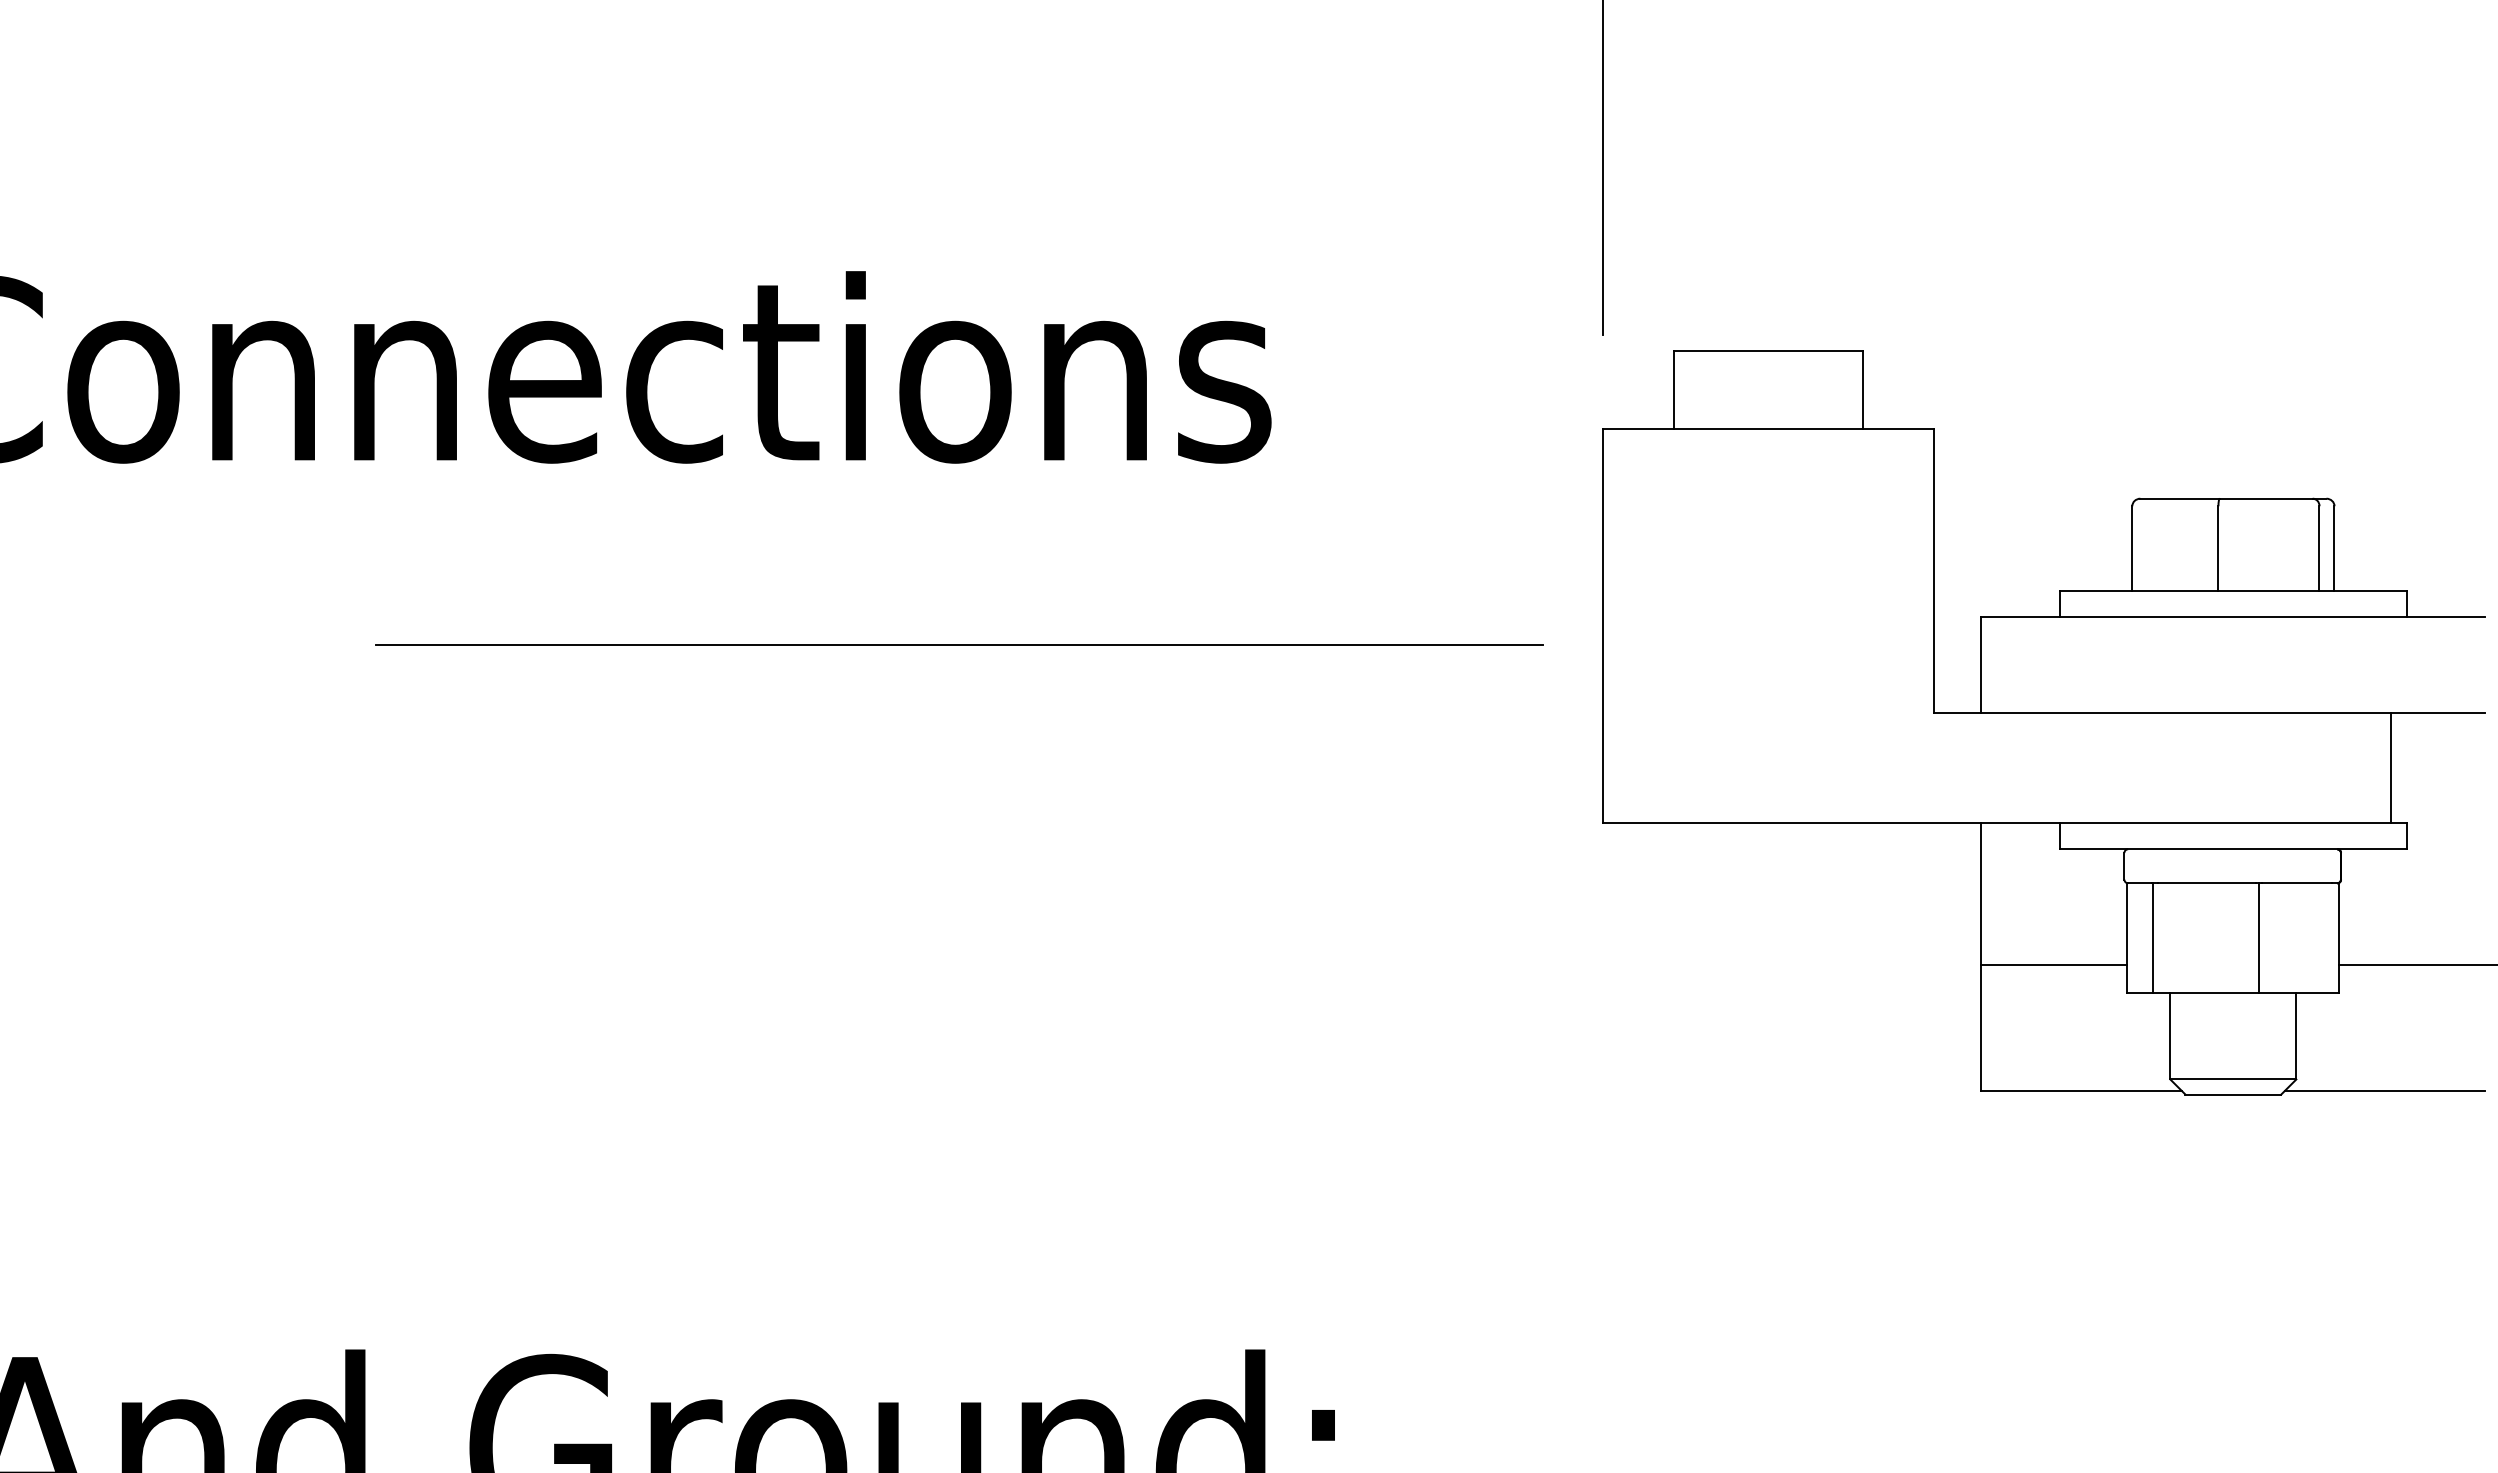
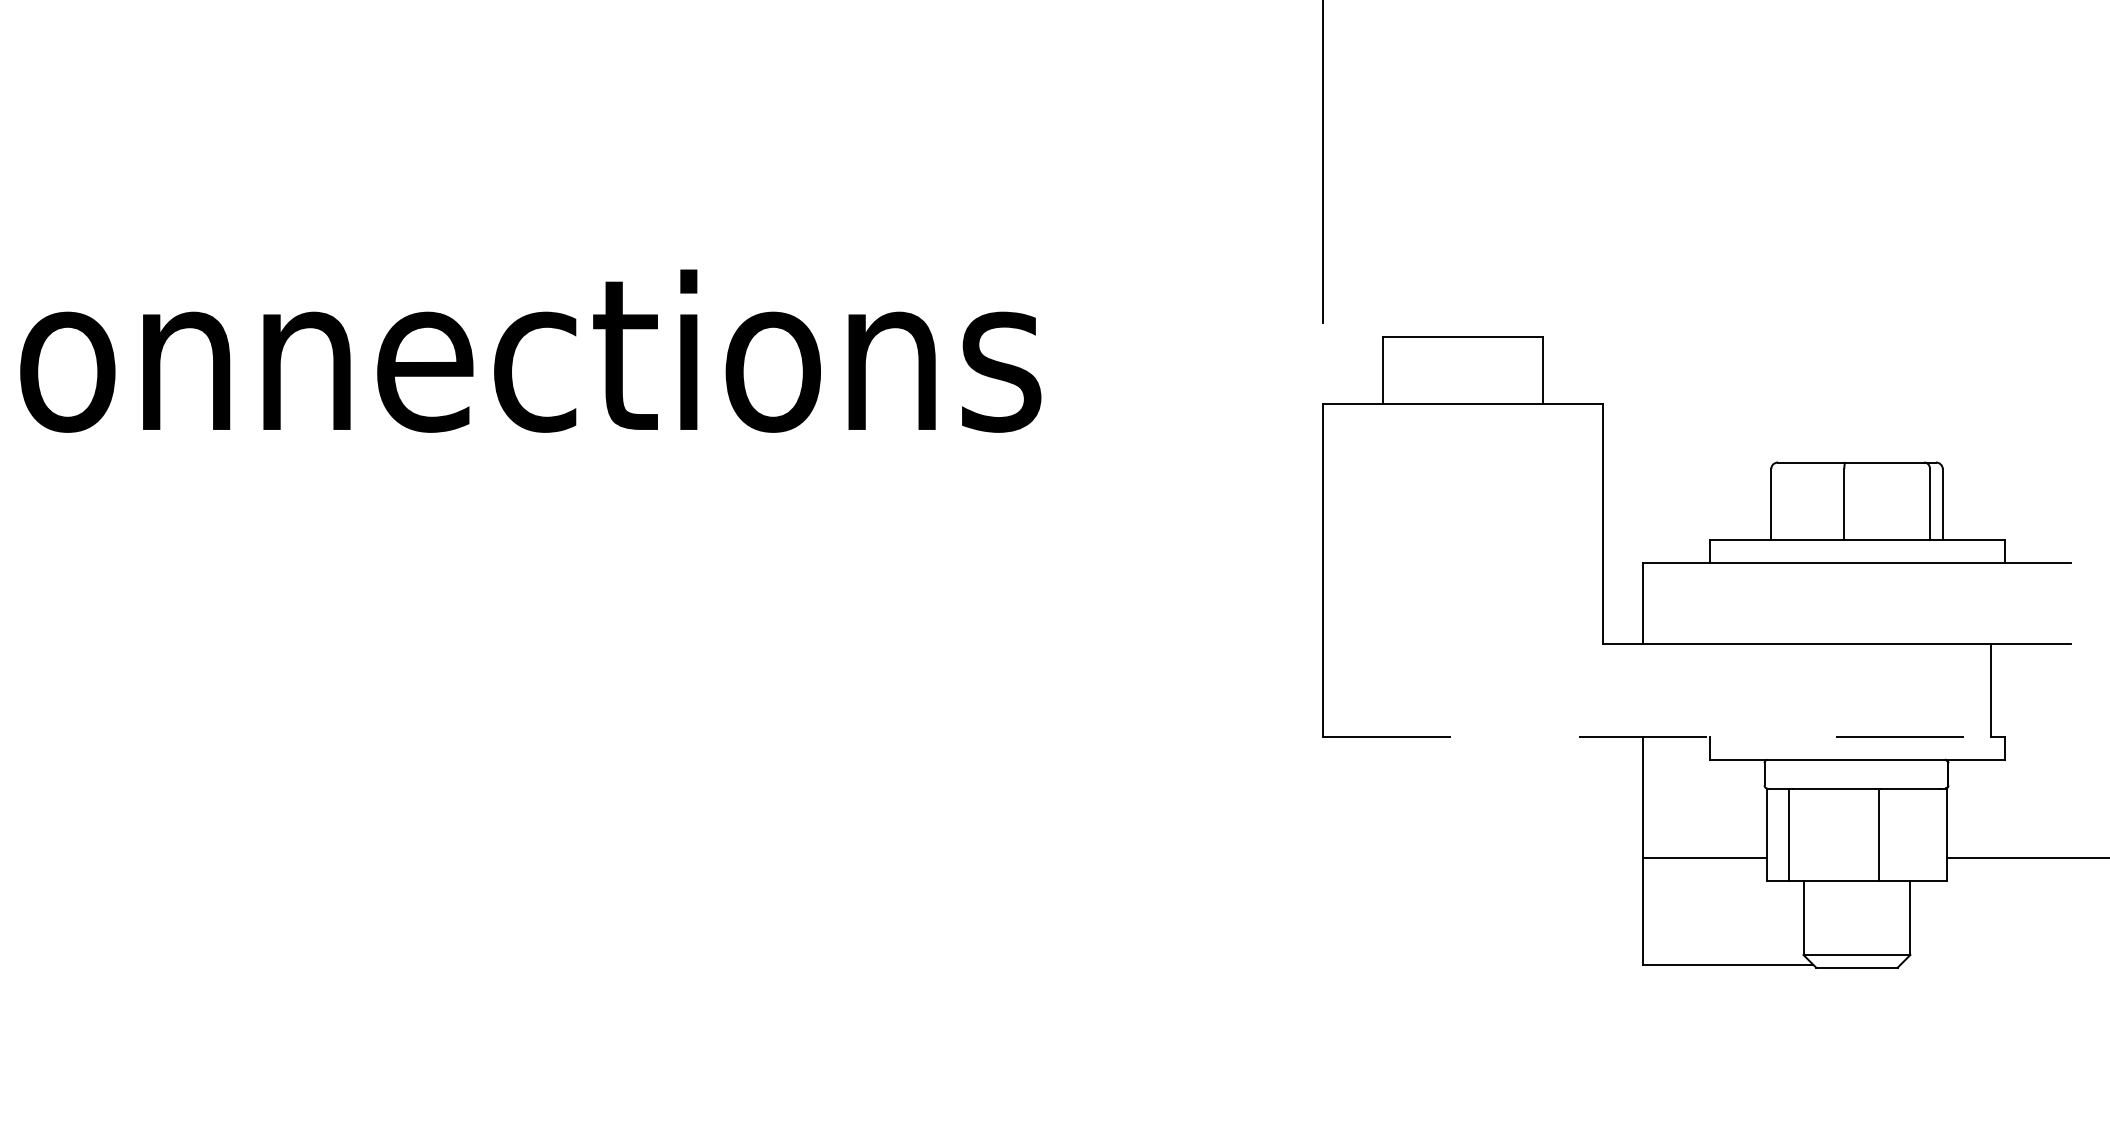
line: (959, 644) -> (776, 586), removed
line: (1997, 822) -> (1656, 737), solid -> dashed
line: (2384, 1090) -> (1985, 964), removed

